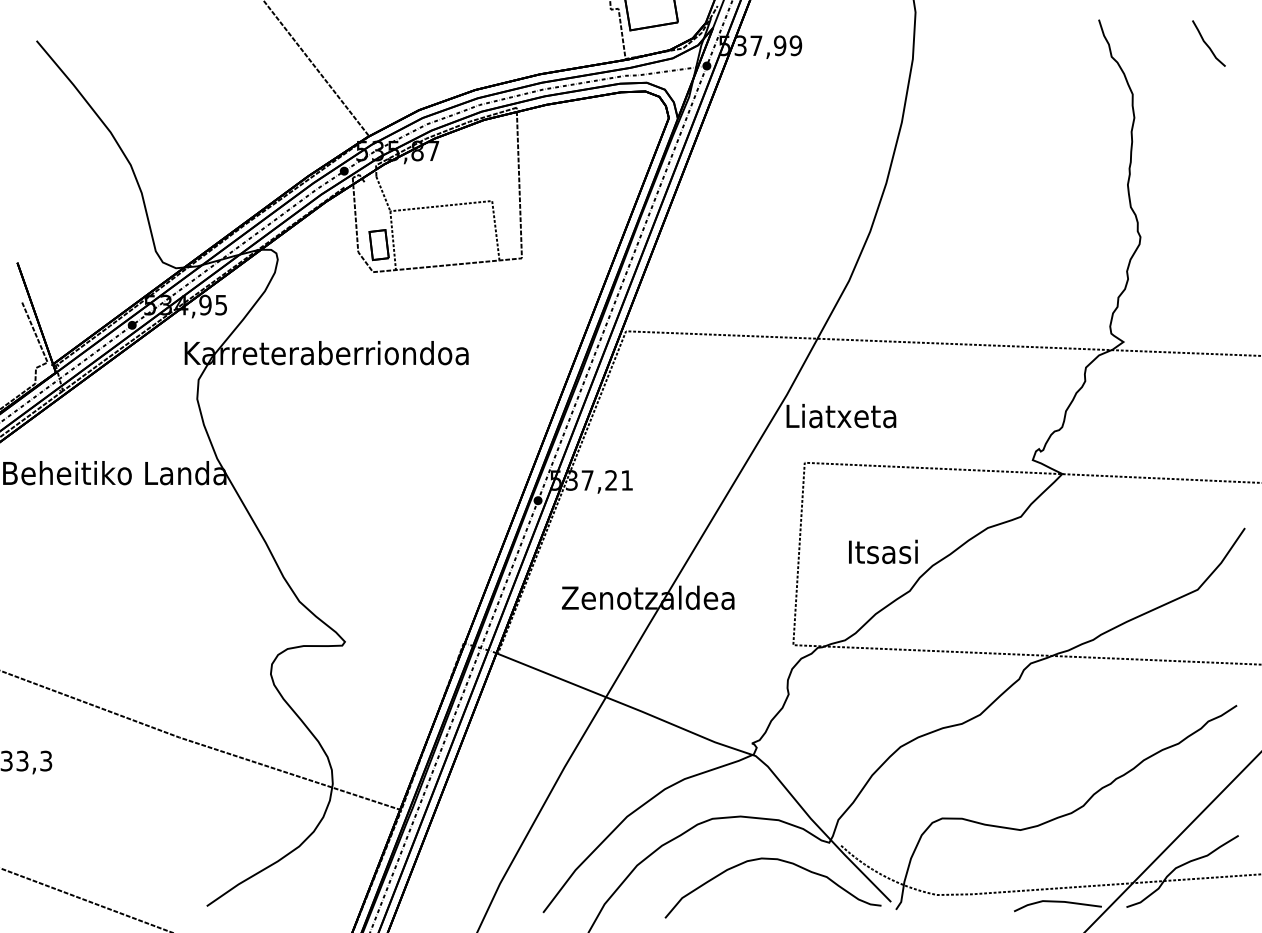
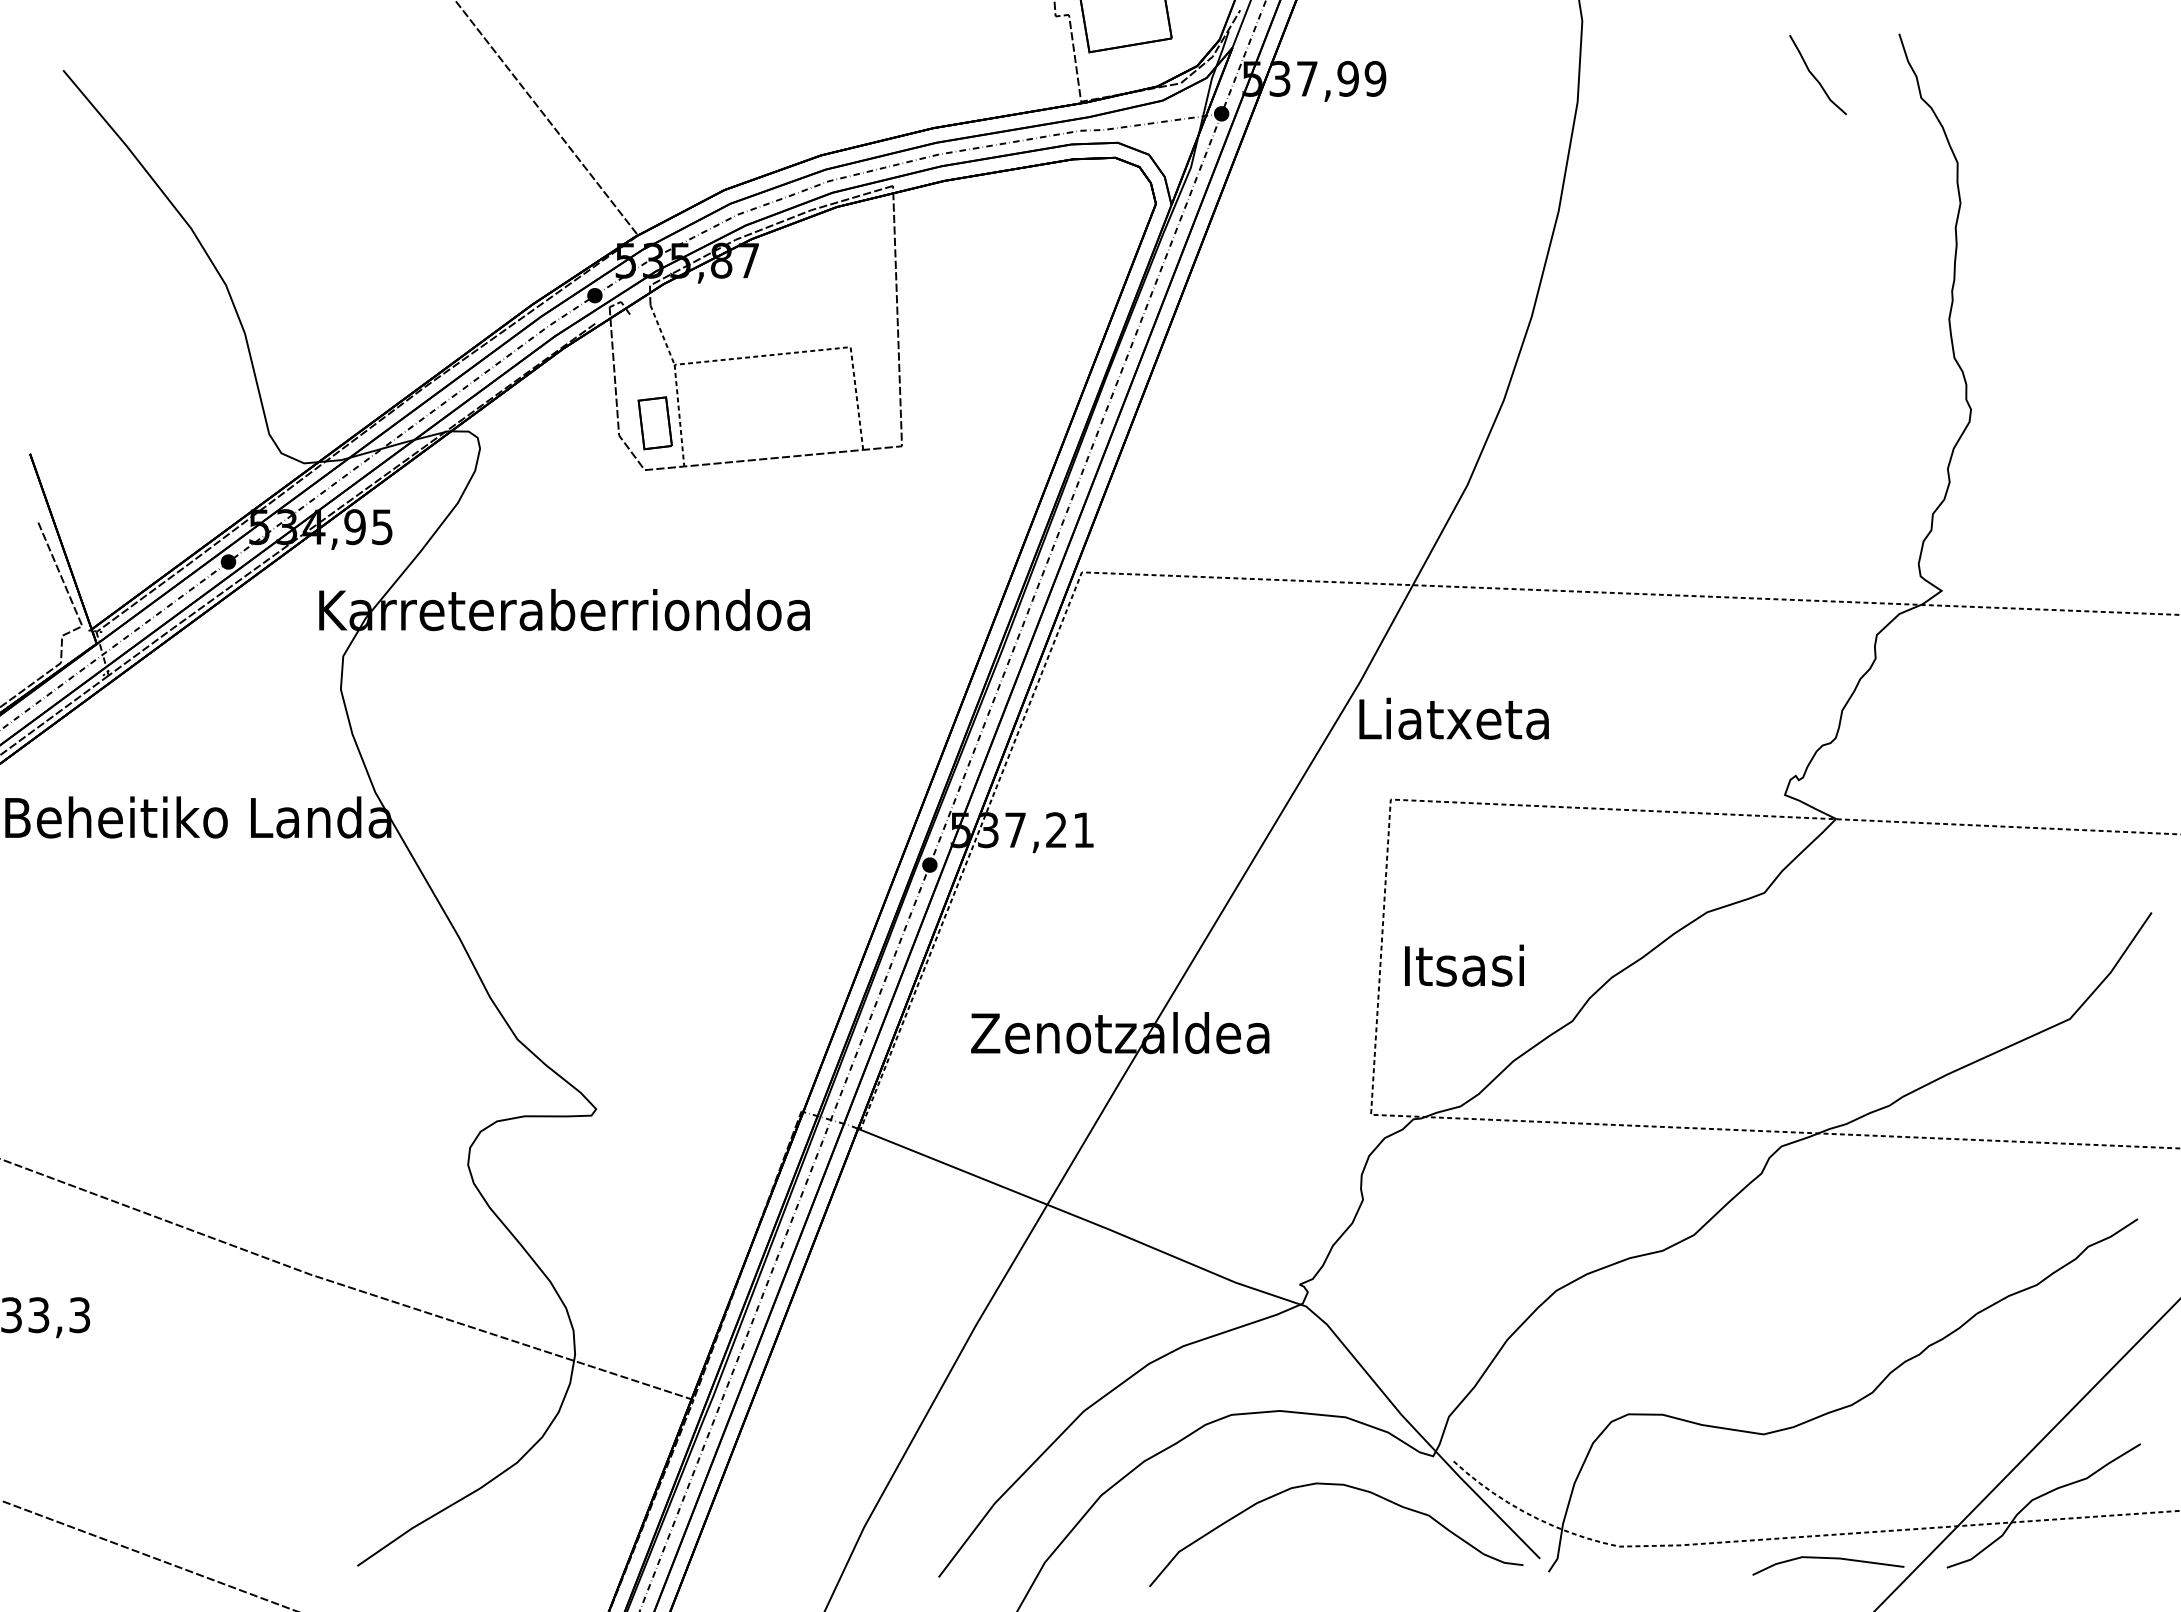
curve: (1207, 43) -> (1815, 74), moved
text: (883, 551) -> (1464, 965), moved

